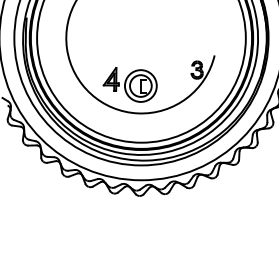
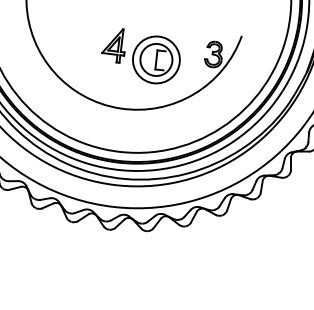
part: (129, 84) -> (139, 55), moved

